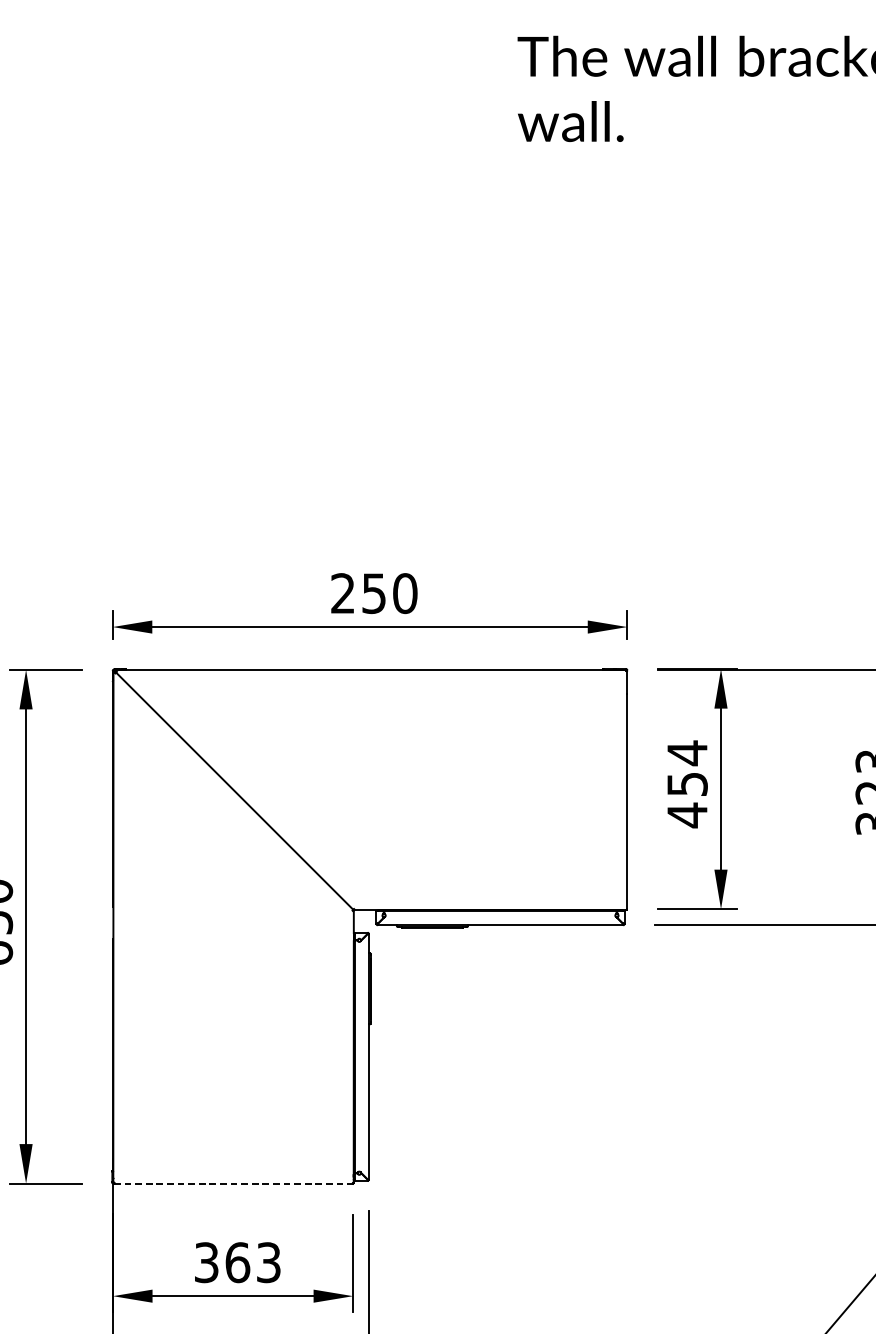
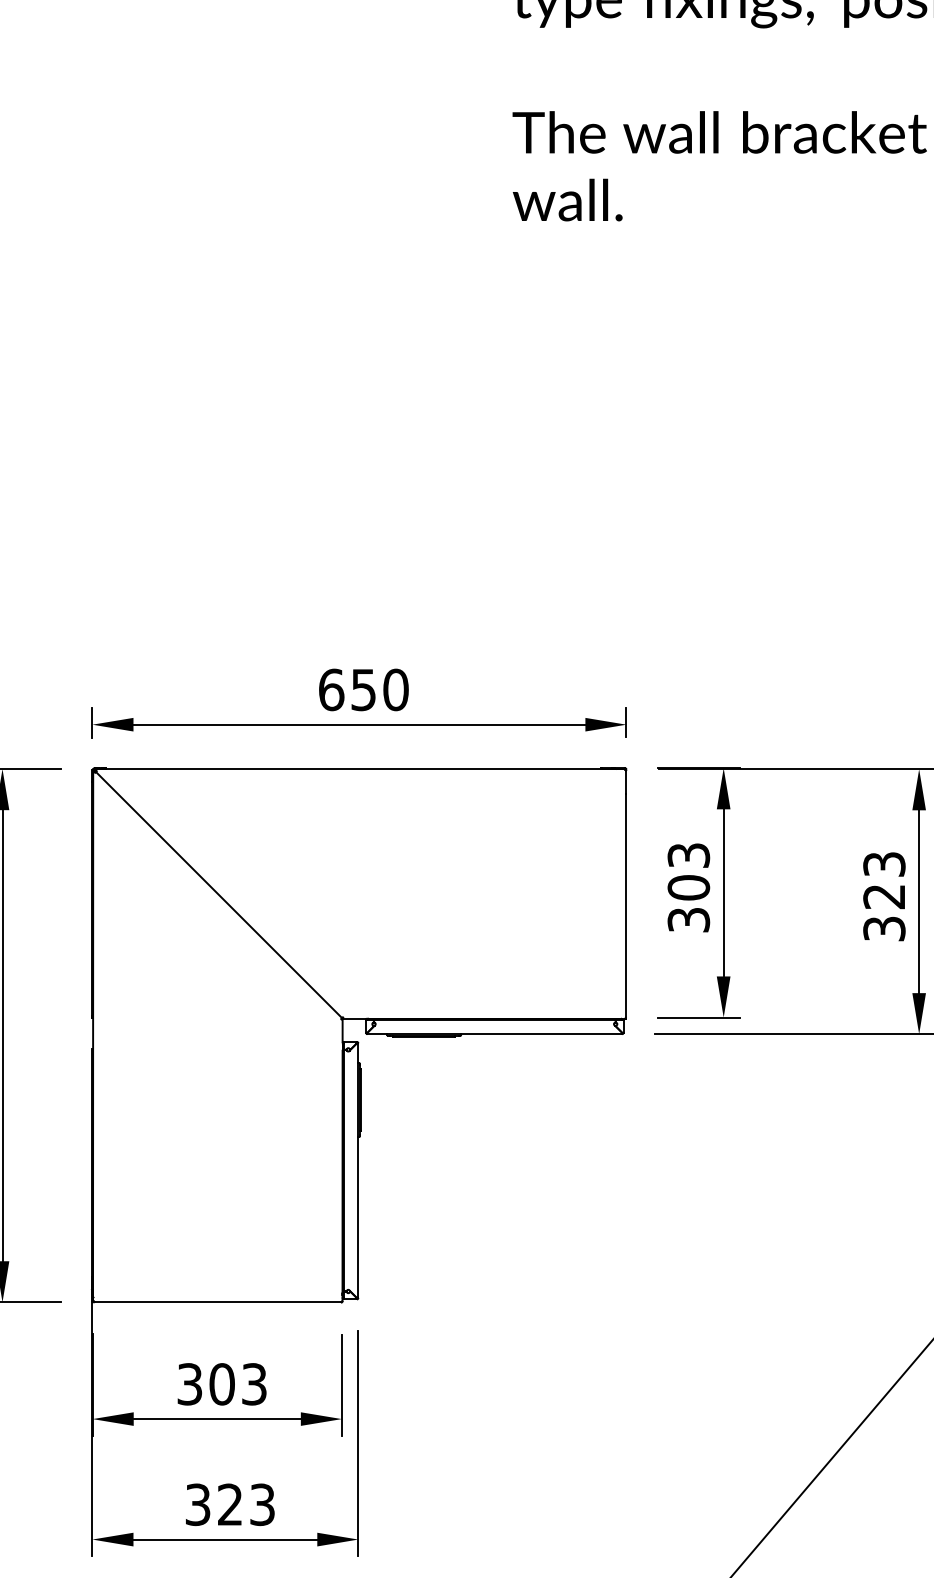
text: (343, 593) -> (331, 689), 250 -> 650
text: (687, 783) -> (688, 887), 454 -> 303
line: (234, 1183) -> (218, 1302), dashed -> solid
text: (238, 1262) -> (222, 1384), 363 -> 303

